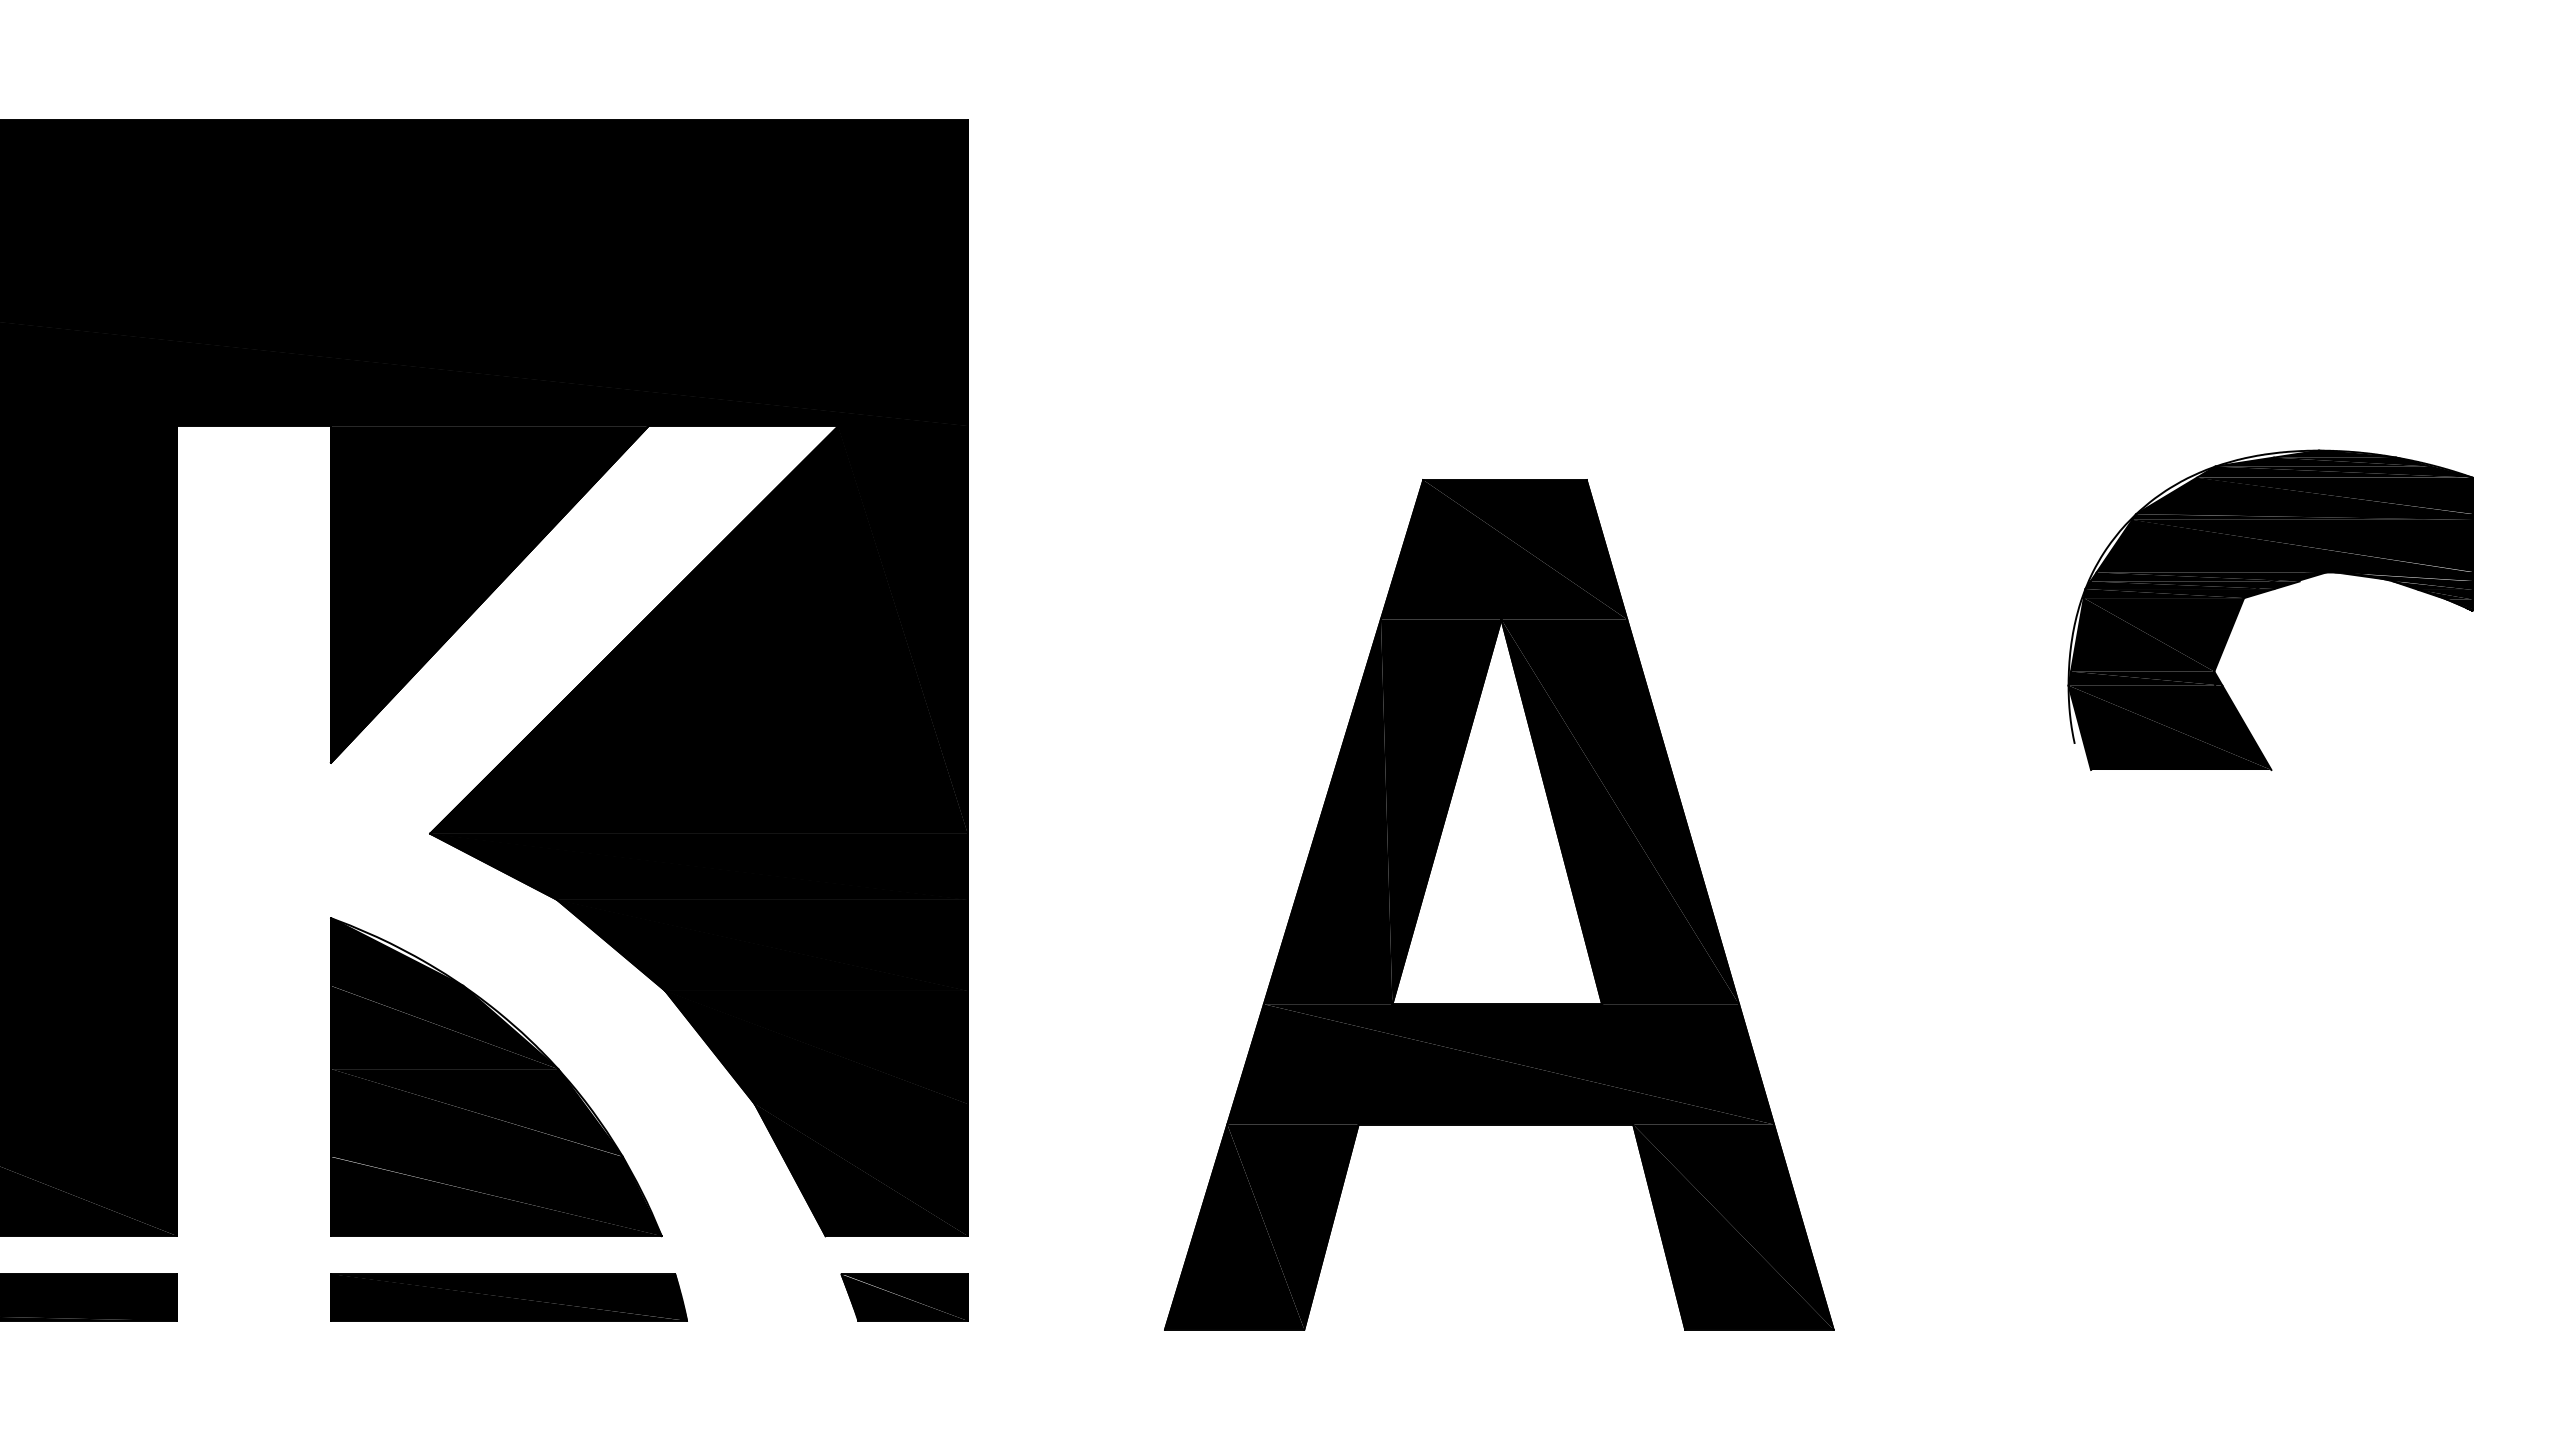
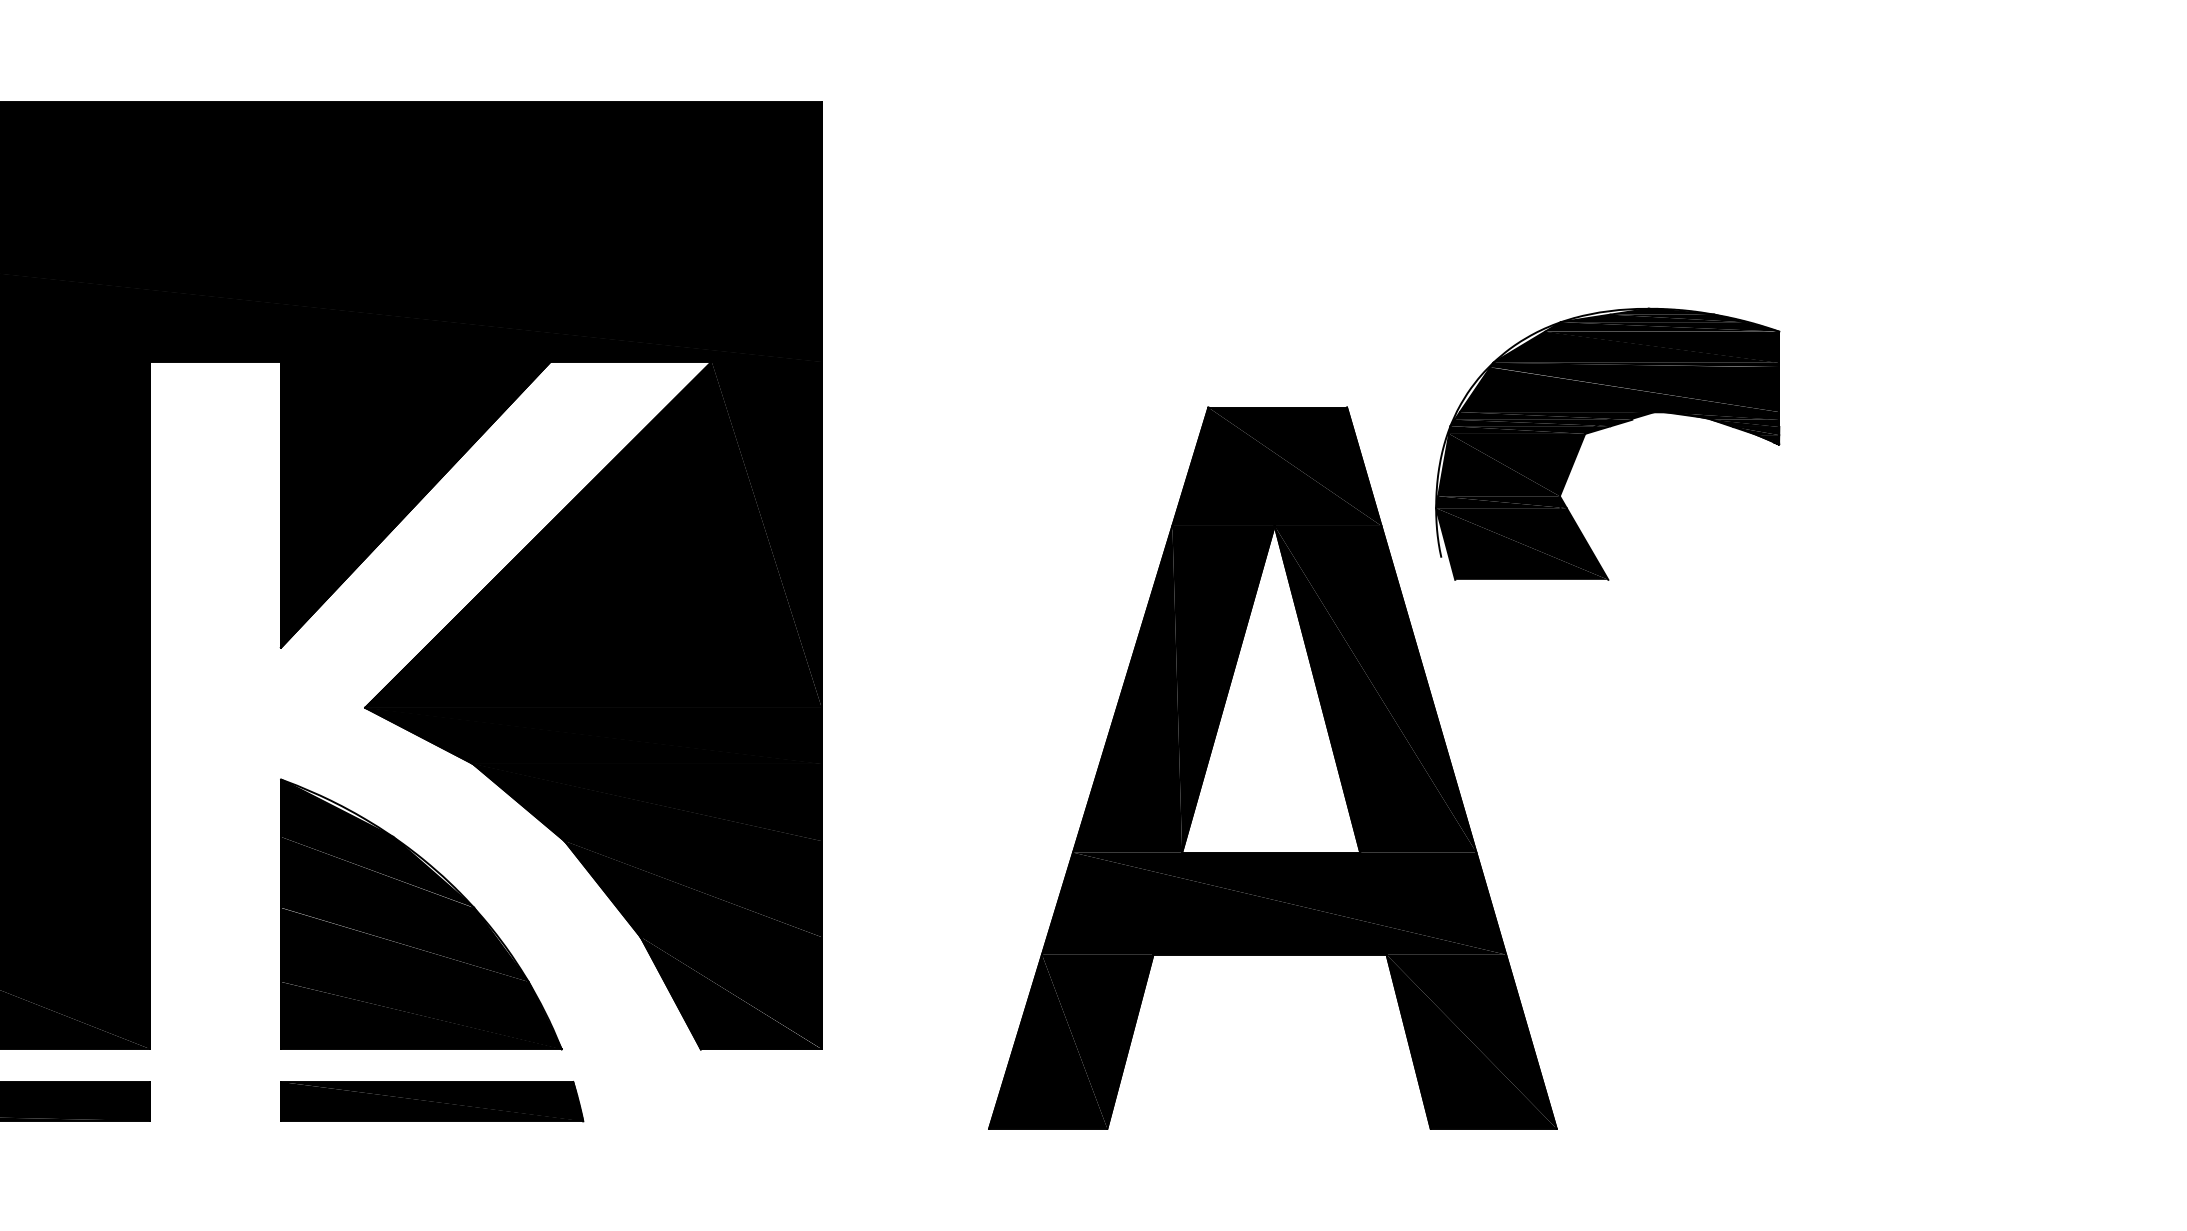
part: (2266, 592) -> (1604, 429), moved
part: (904, 1297) -> (767, 1101), removed

